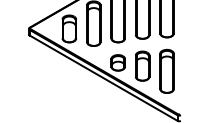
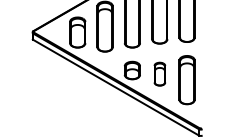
part: (142, 65) -> (159, 73), size x0.7

